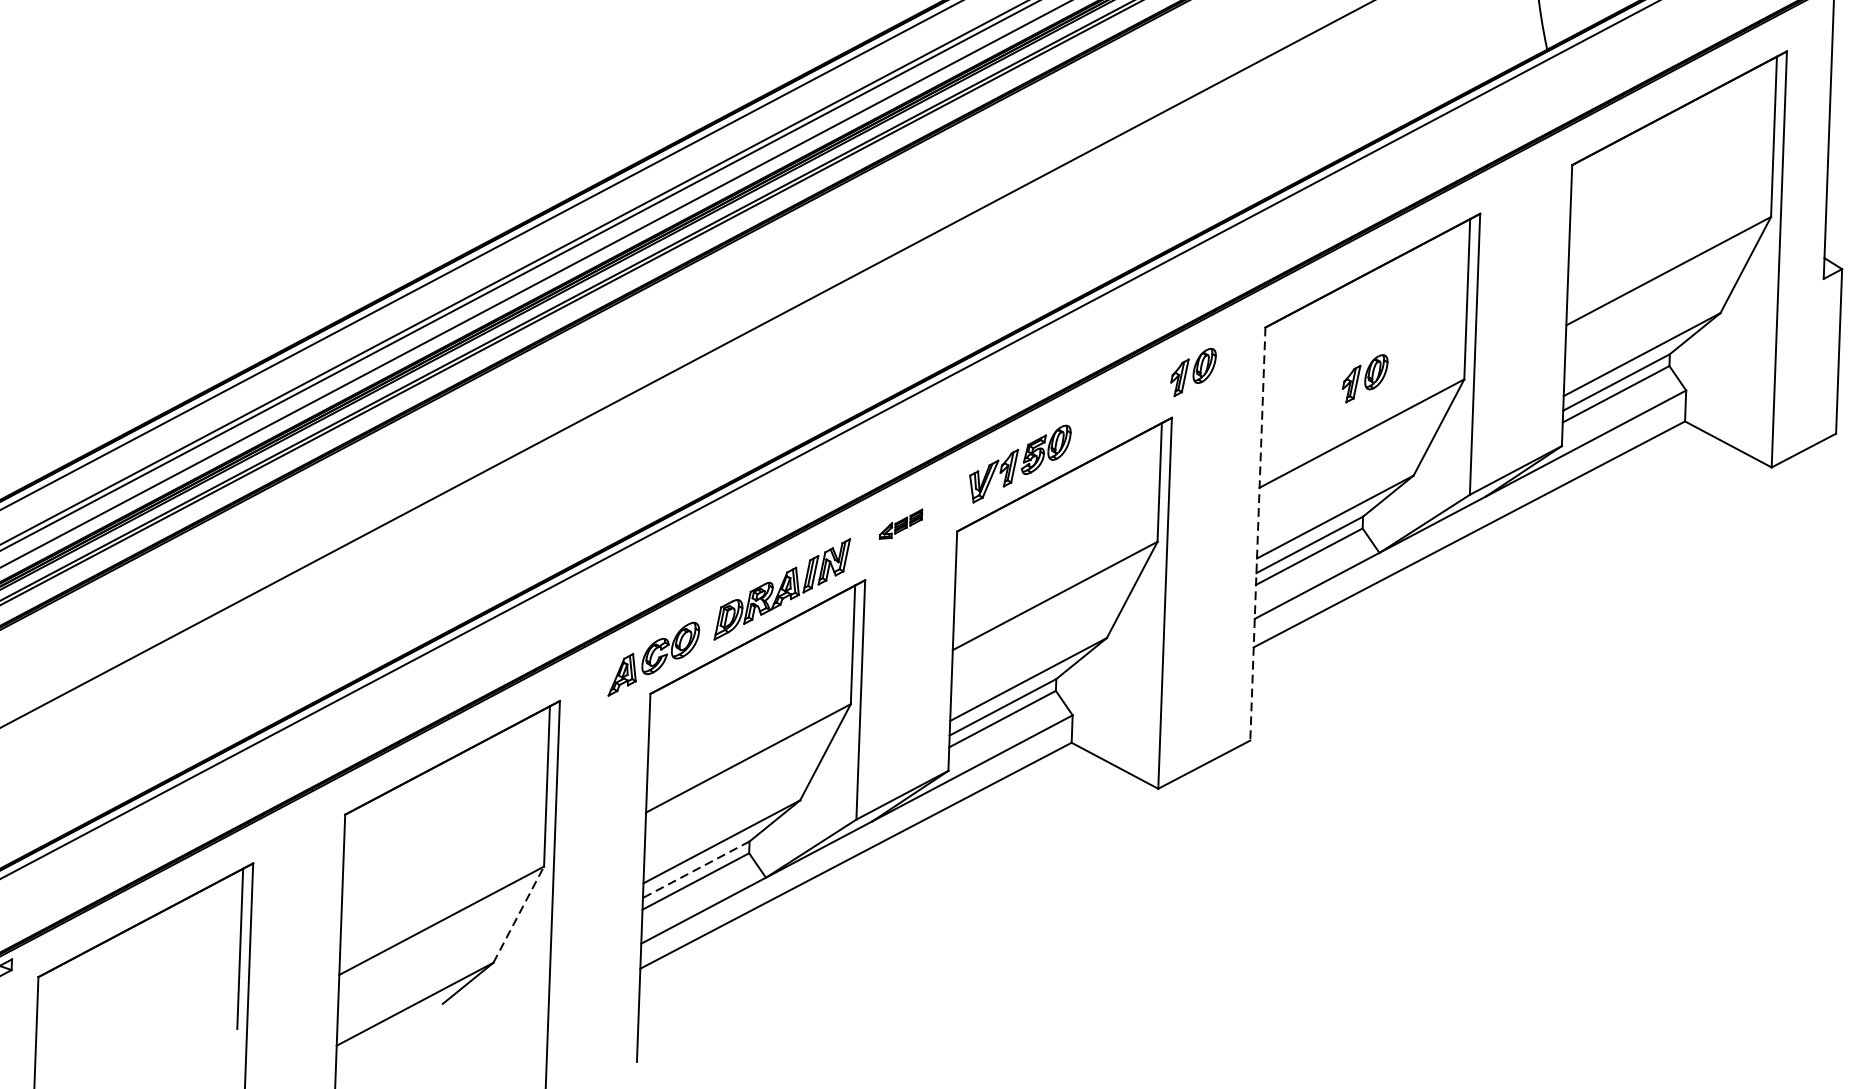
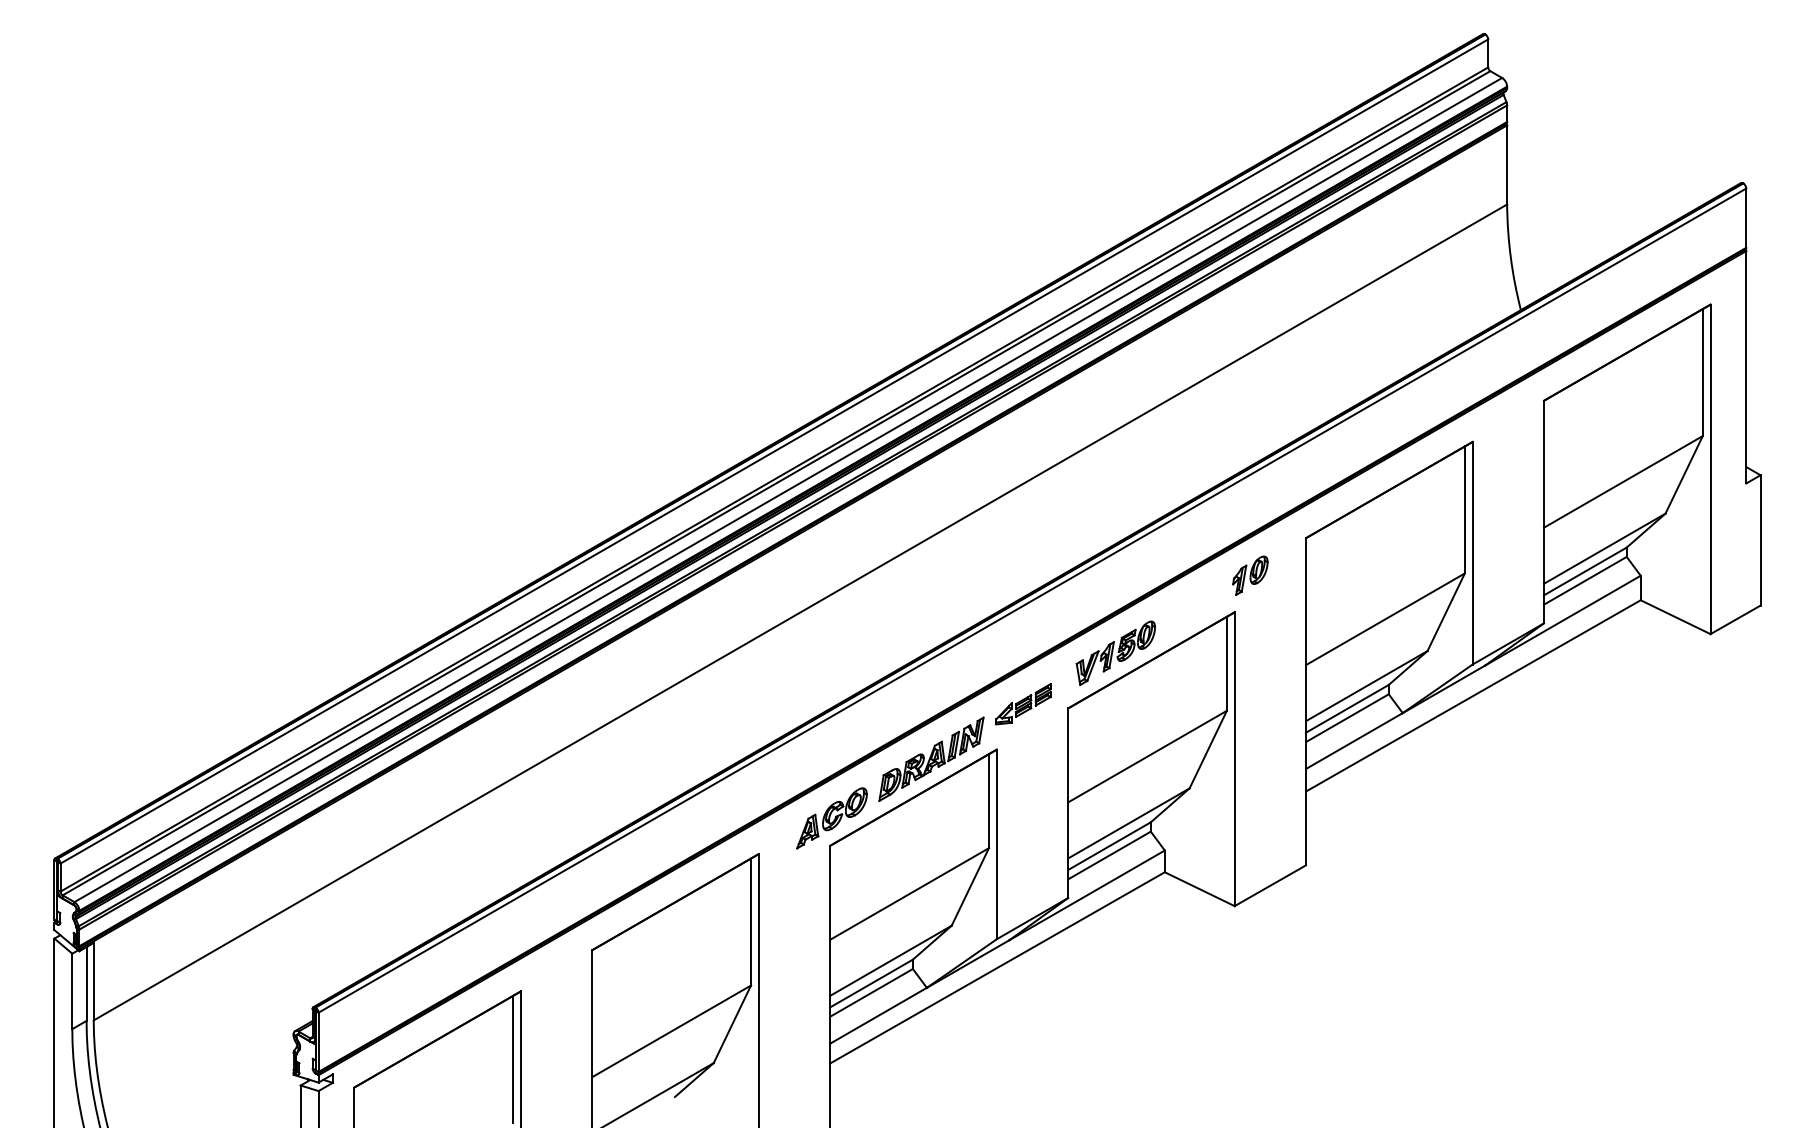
part: (1365, 378) -> (1386, 575), removed
part: (901, 524) -> (1023, 704), size x1.67
line: (1258, 533) -> (1306, 701), dashed -> solid
line: (696, 869) -> (871, 983), dashed -> solid
line: (518, 913) -> (732, 1023), dashed -> solid

